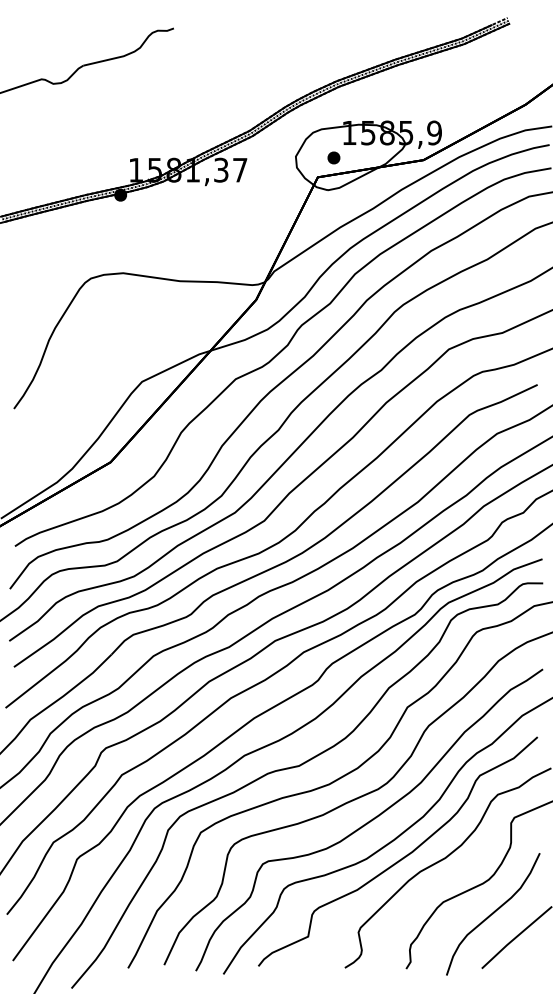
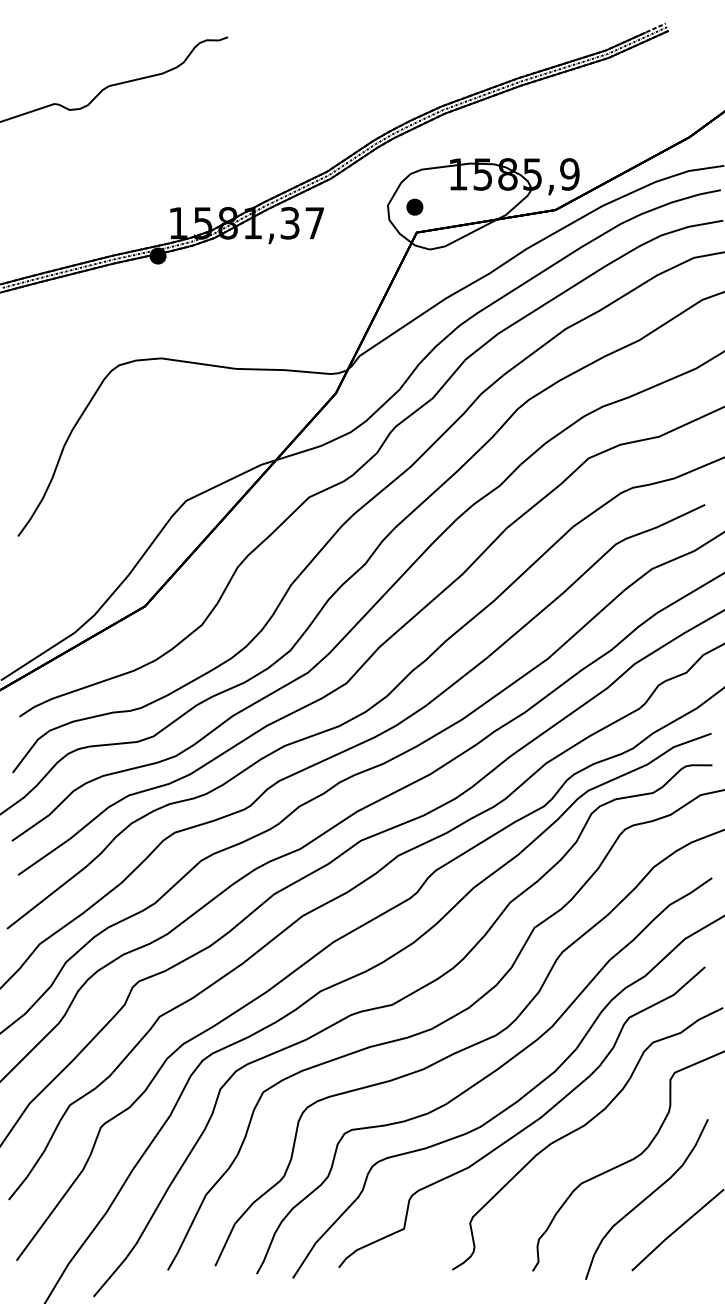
part: (333, 157) -> (414, 206), moved

